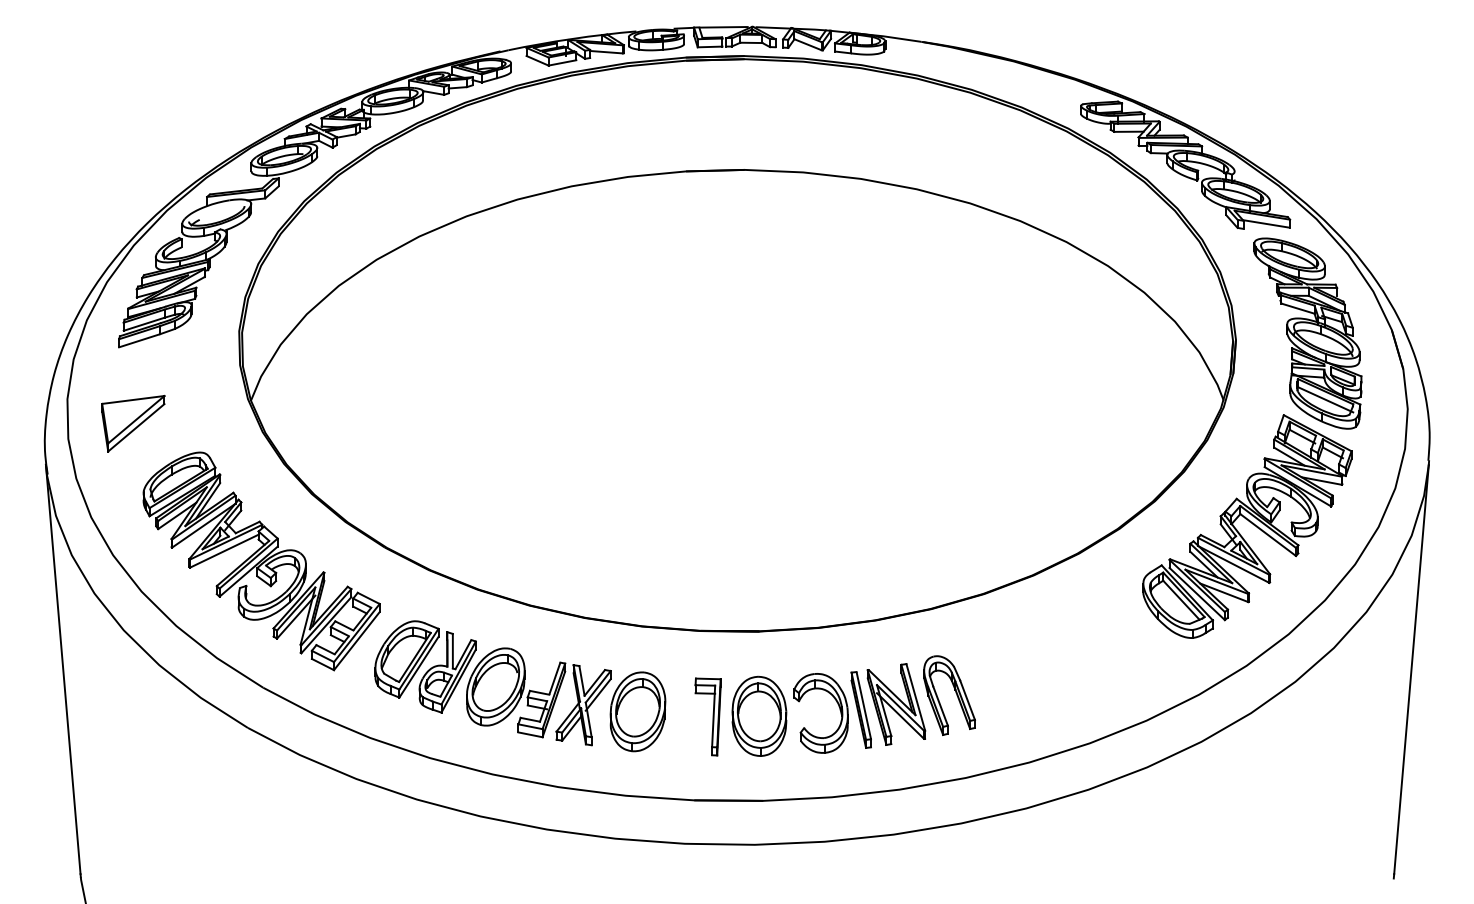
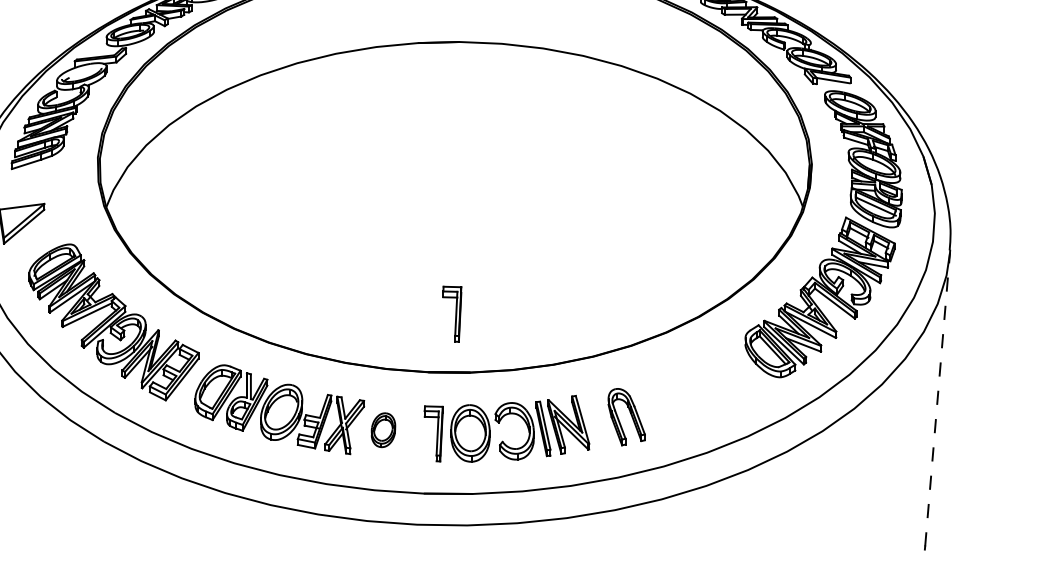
part: (733, 549) -> (451, 313), added
line: (1411, 668) -> (937, 399), solid -> dashed
part: (955, 693) -> (630, 415), moved
part: (637, 711) -> (383, 429), size x0.6

